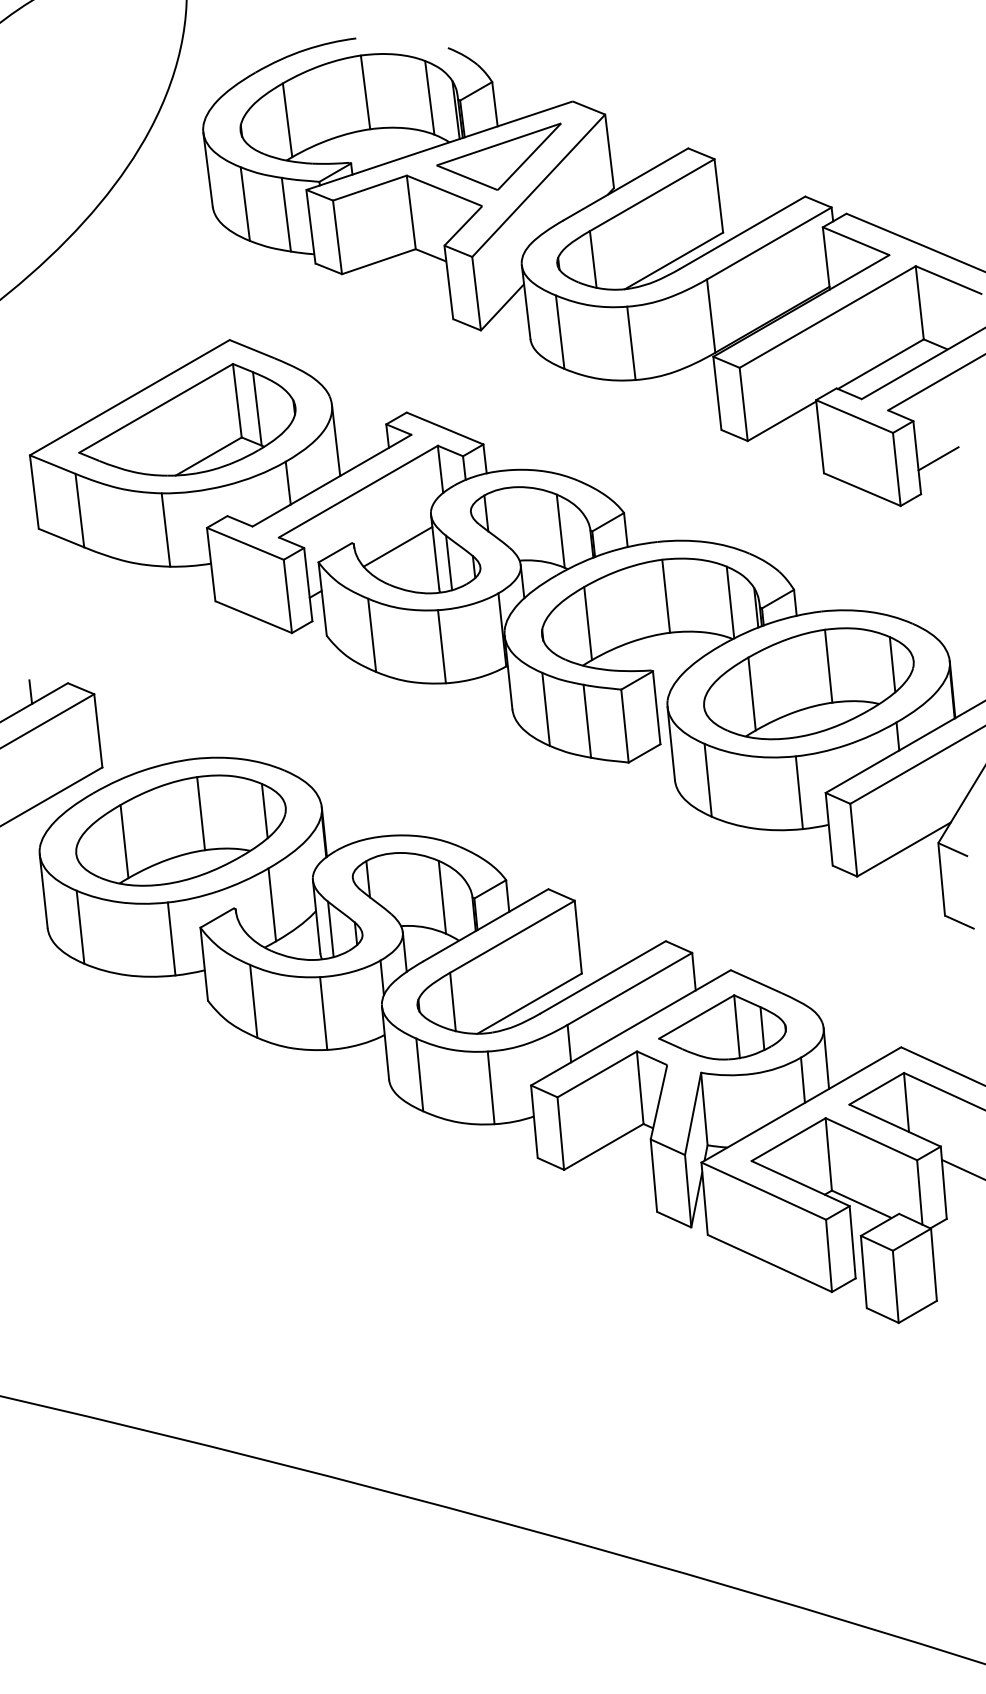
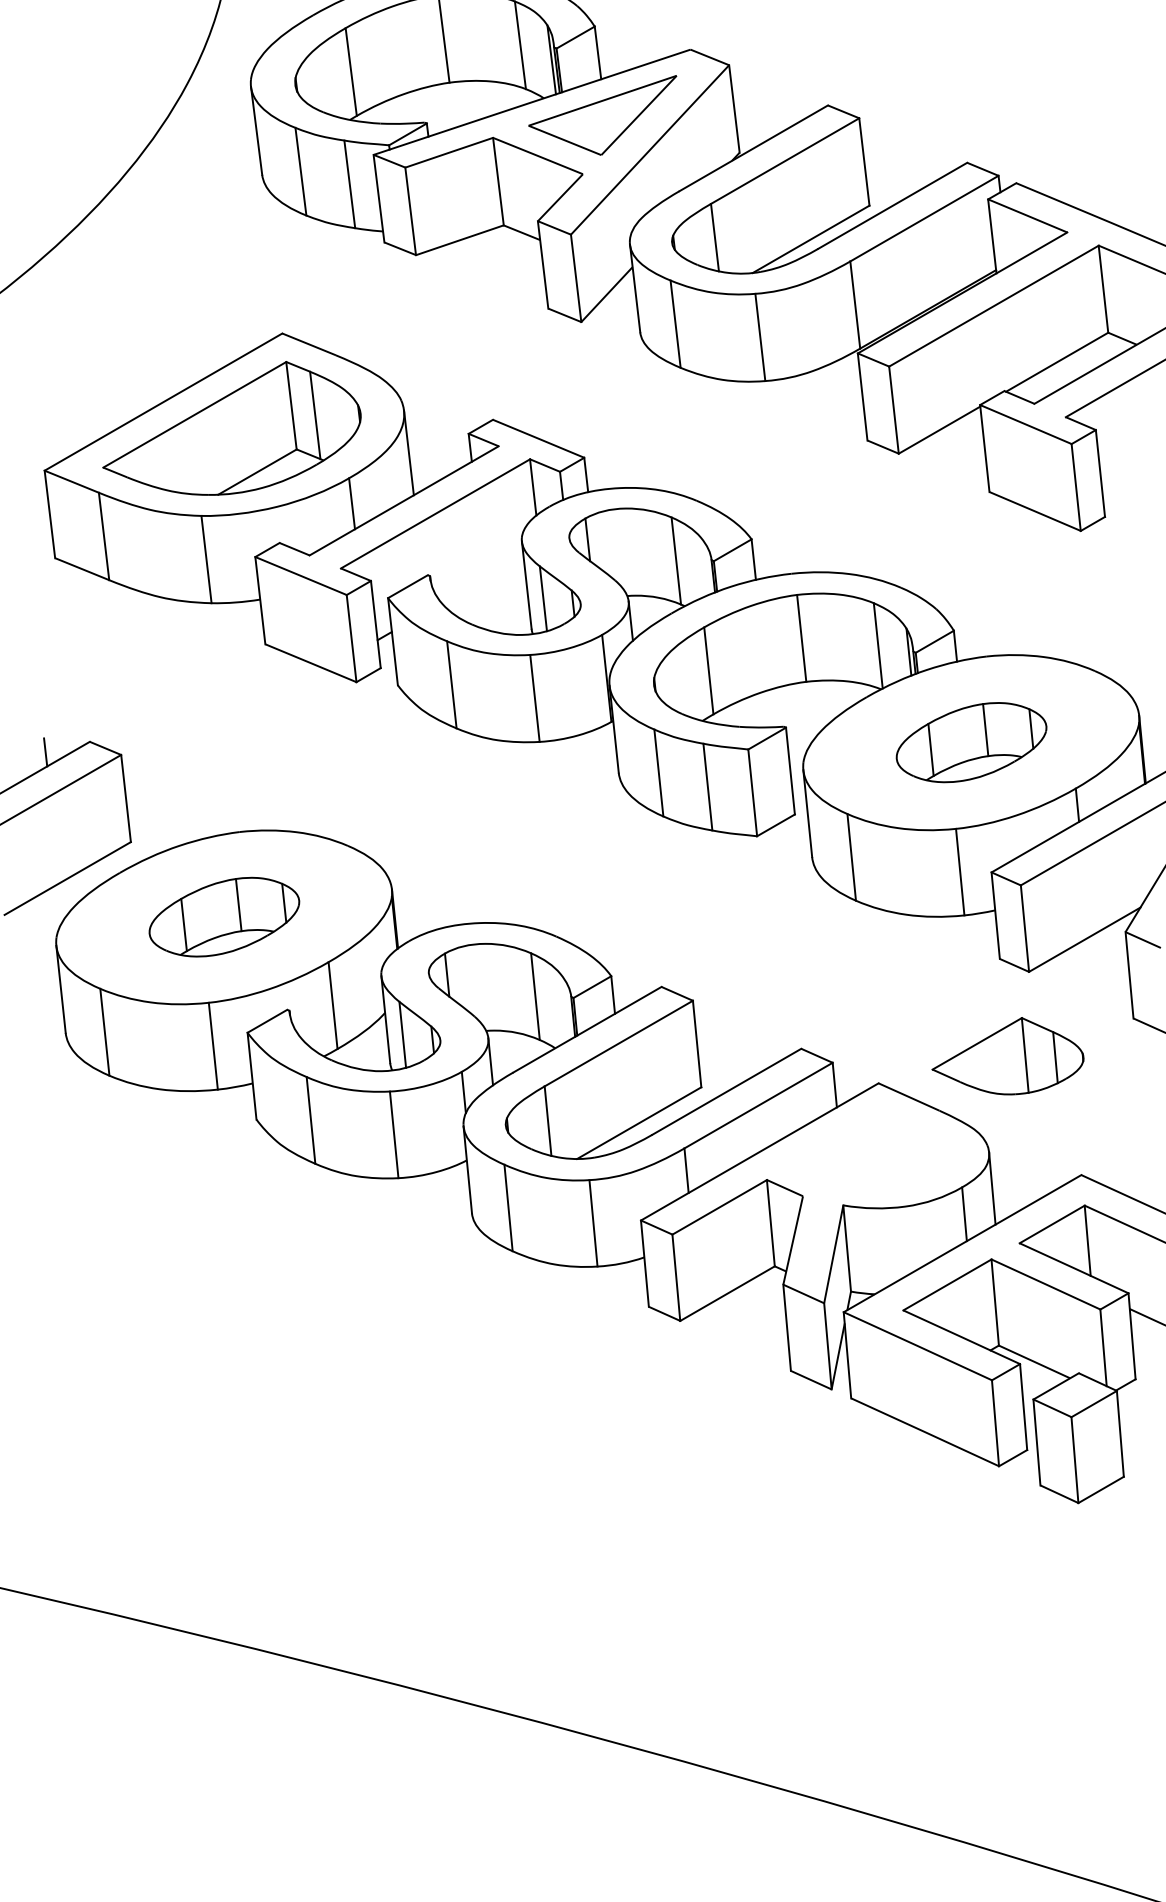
line: (938, 458) -> (1125, 474), removed
line: (397, 546) -> (482, 579), removed
part: (808, 683) -> (971, 742), size x0.6
part: (180, 830) -> (223, 917), size x0.6
part: (722, 1027) -> (1007, 1056), moved

